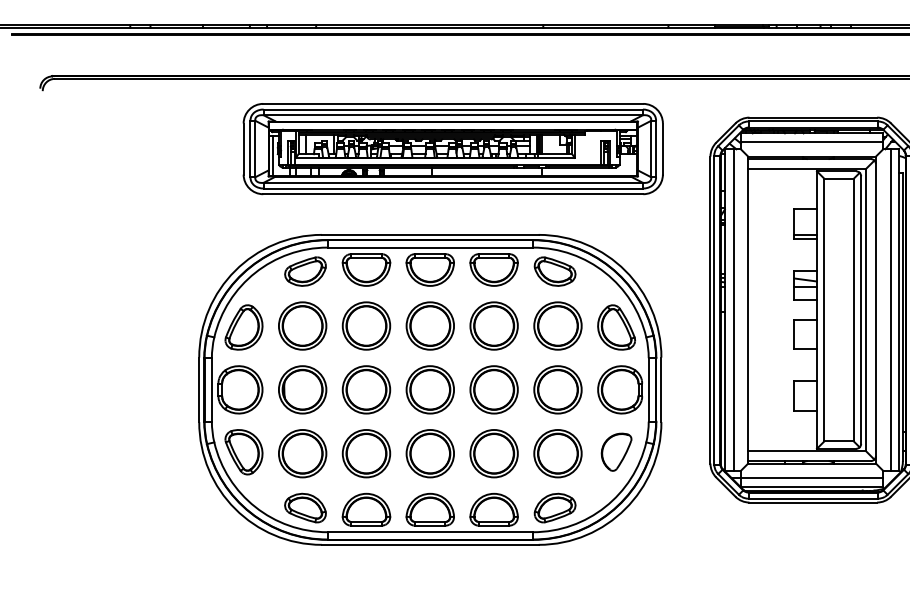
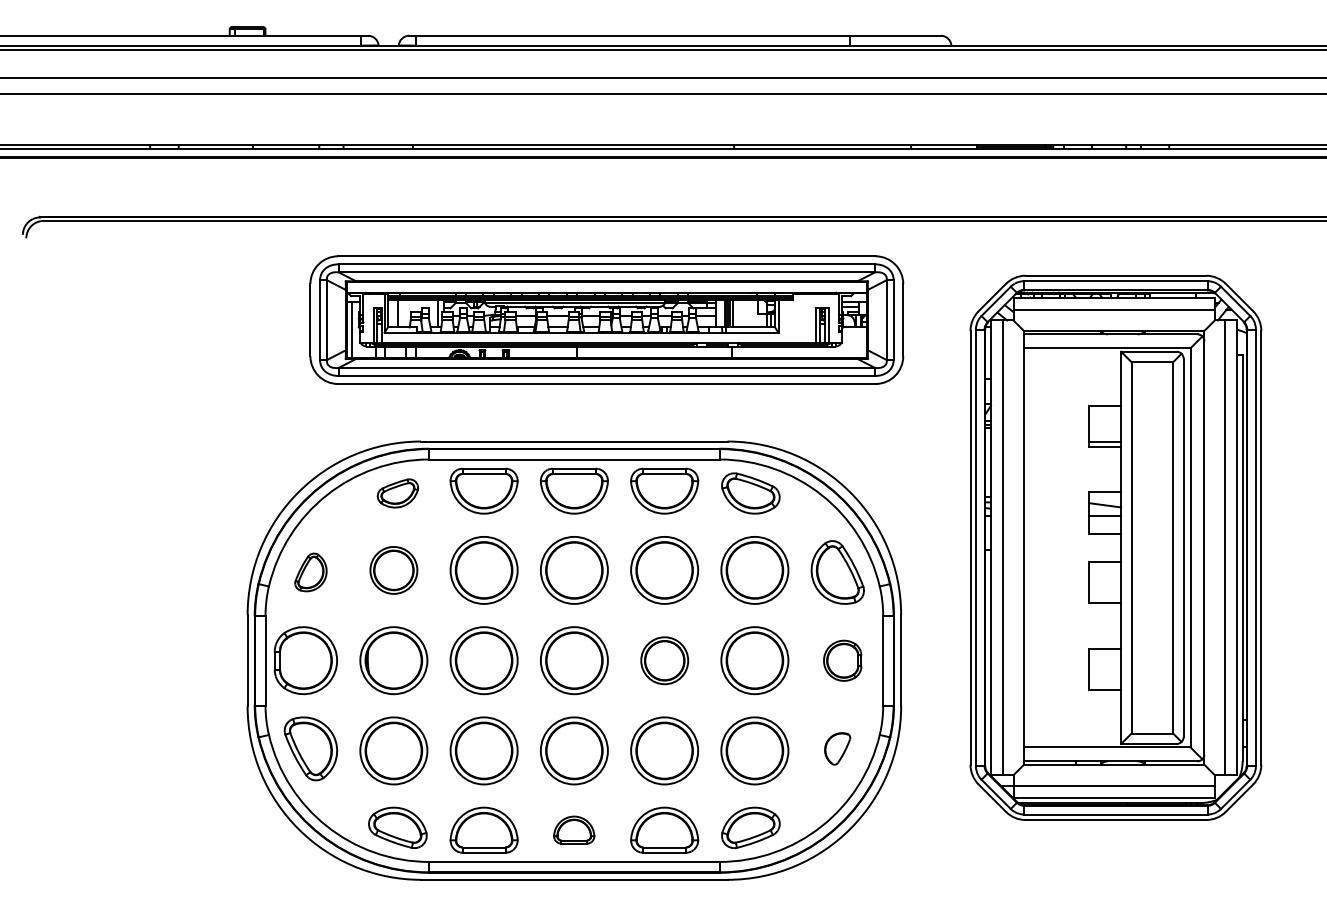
part: (305, 271) -> (397, 493), size x0.7
part: (302, 326) -> (393, 570), size x0.7
part: (243, 327) -> (310, 572), size x0.6
part: (494, 389) -> (664, 660), size x0.7
part: (619, 389) -> (842, 660), size x0.6
part: (616, 451) -> (837, 748), size x0.6
part: (429, 509) -> (573, 829), size x0.6

